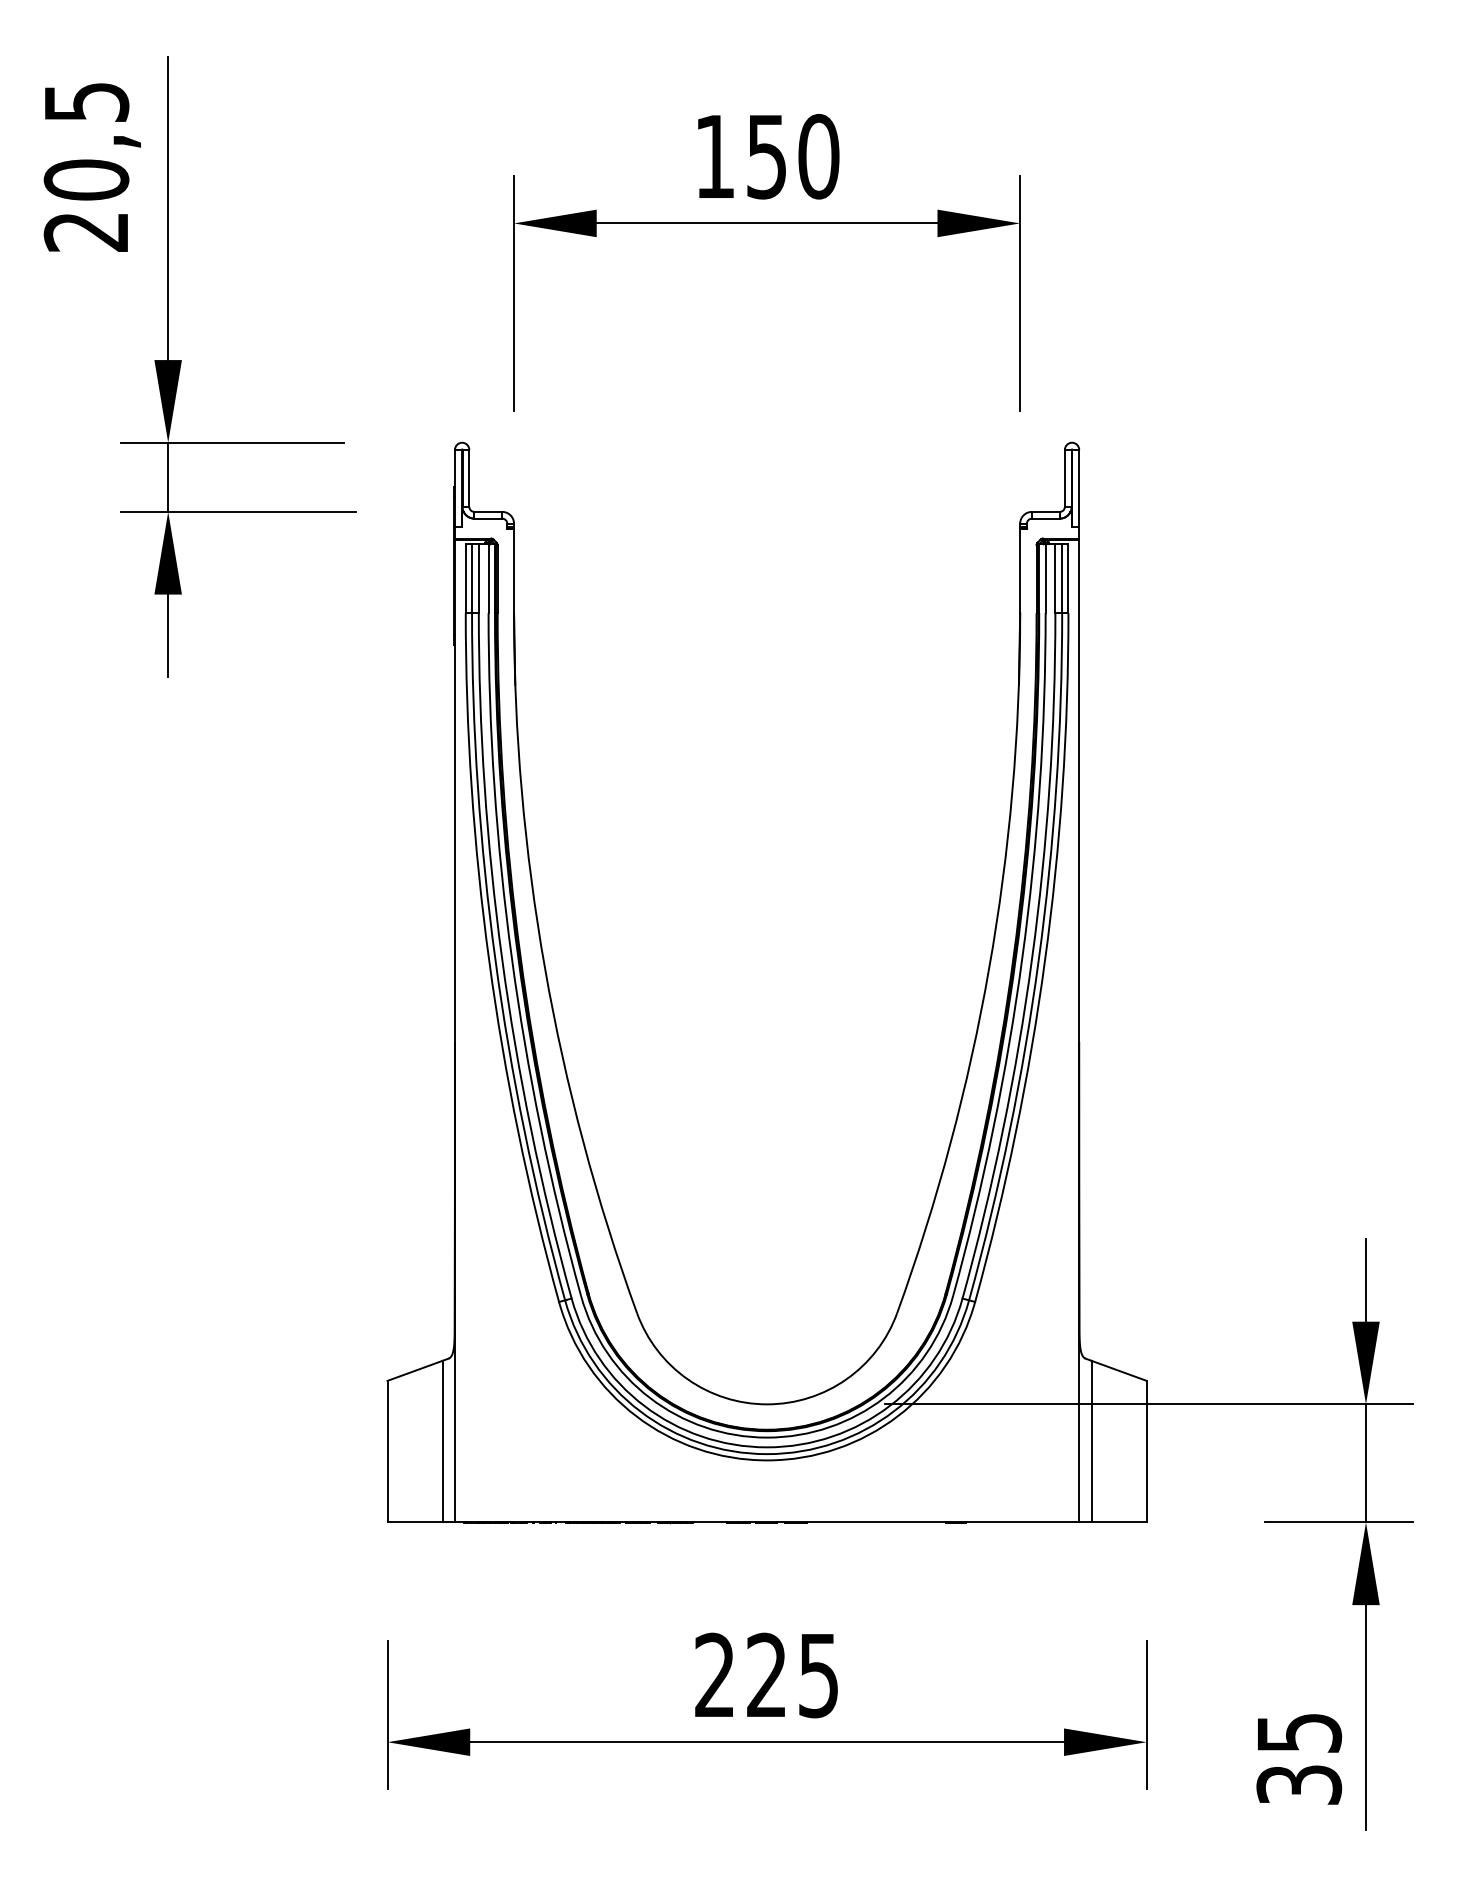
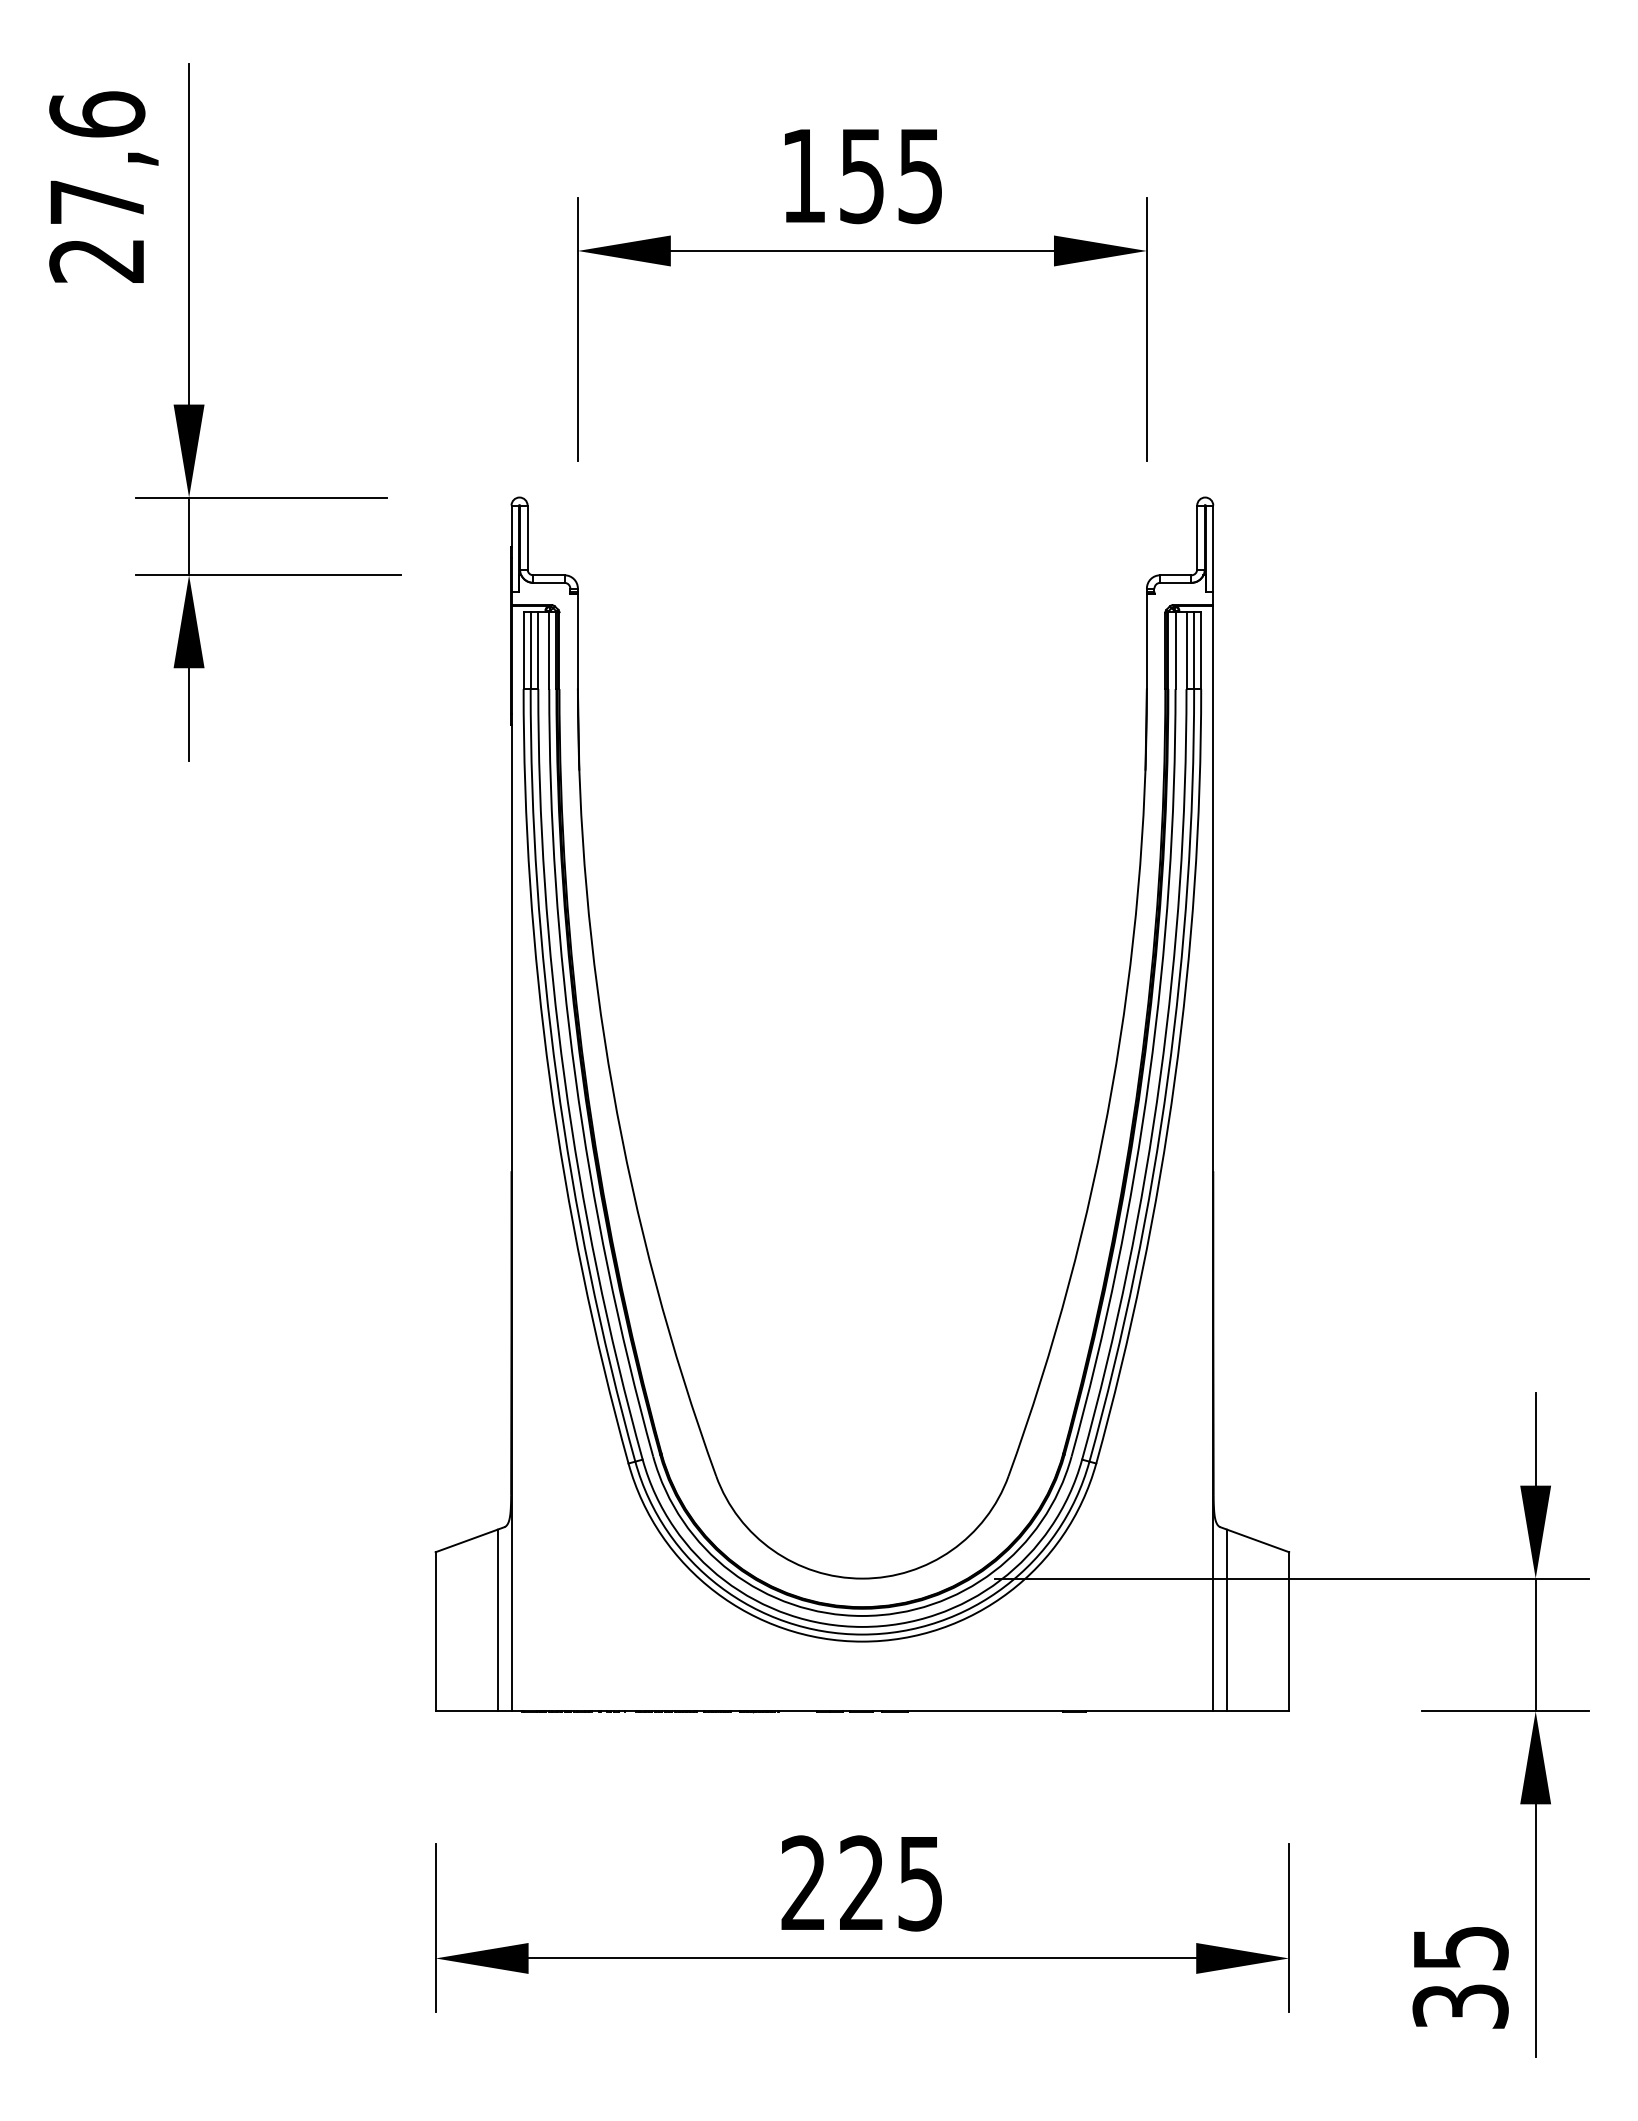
text: (86, 141) -> (97, 158), 20,5 -> 27,6
text: (818, 156) -> (920, 175), 150 -> 155

